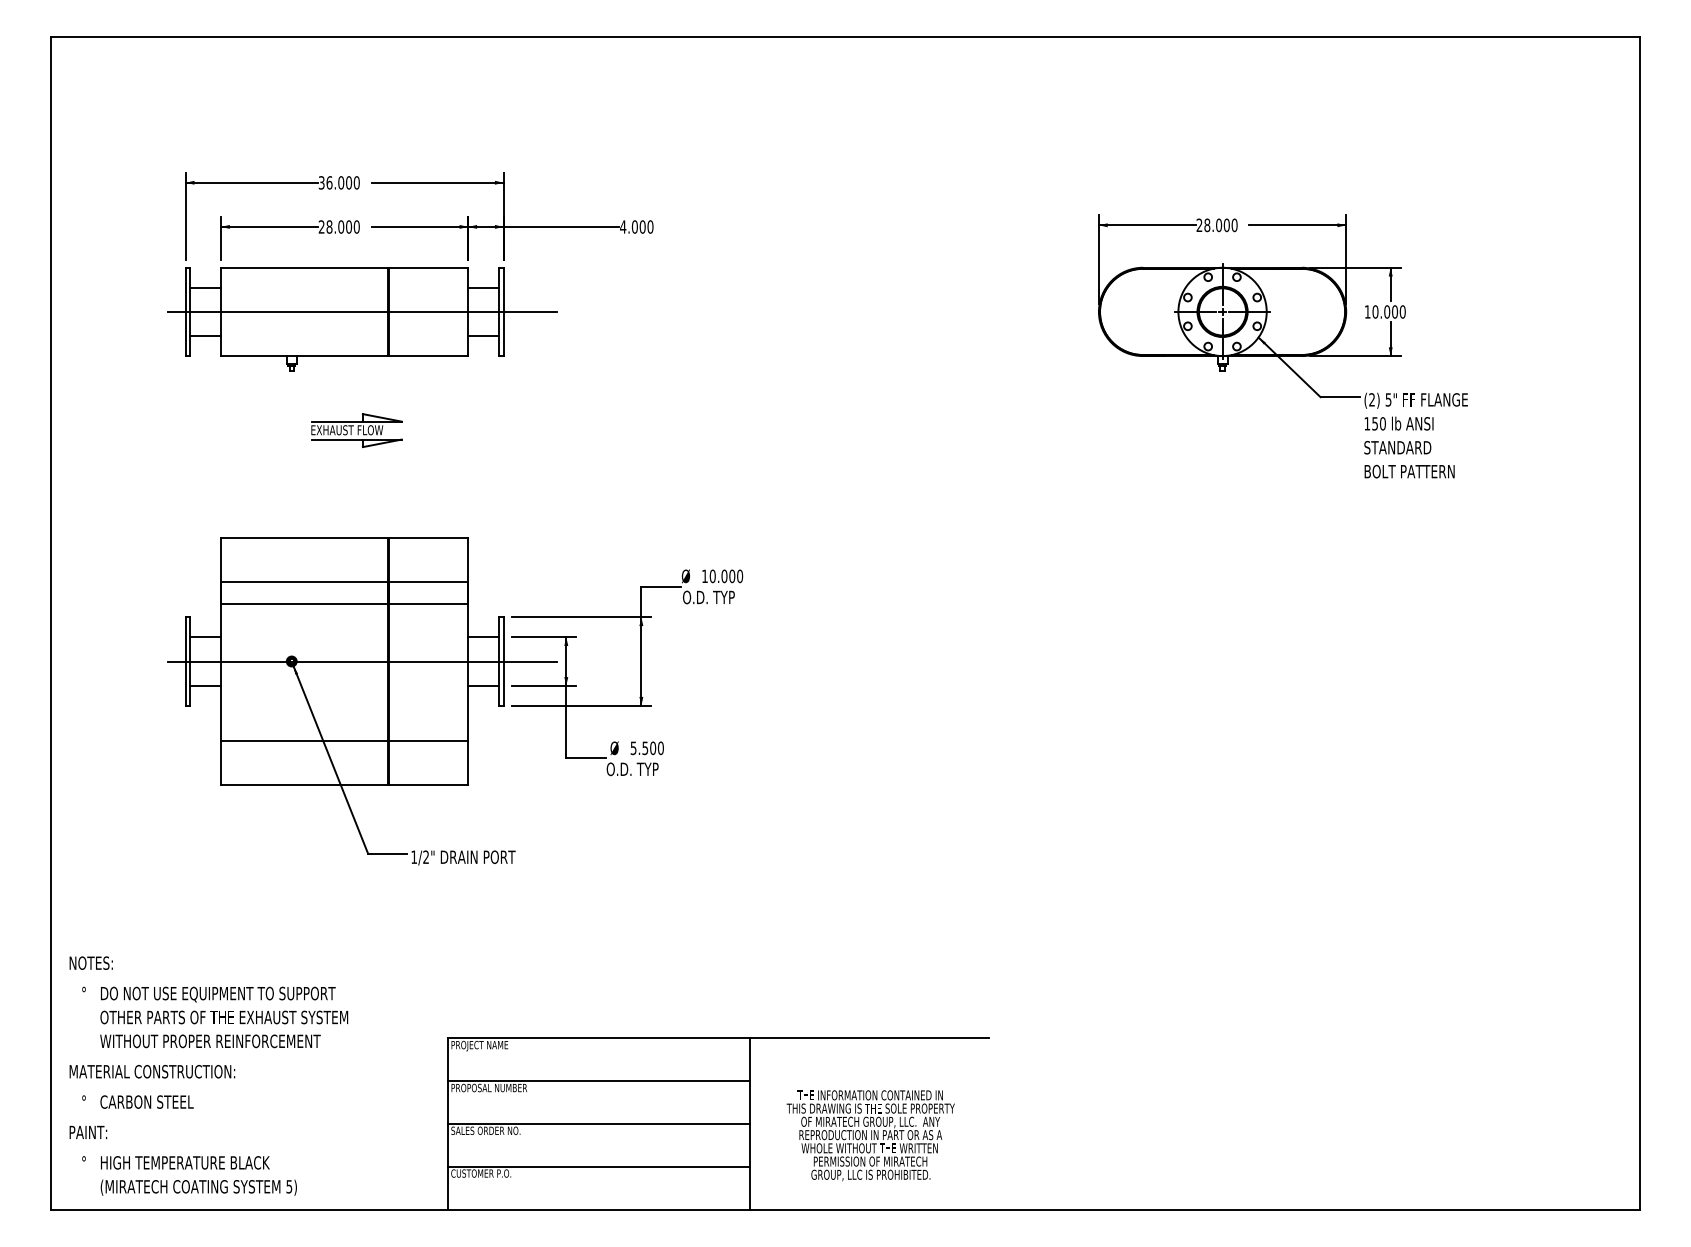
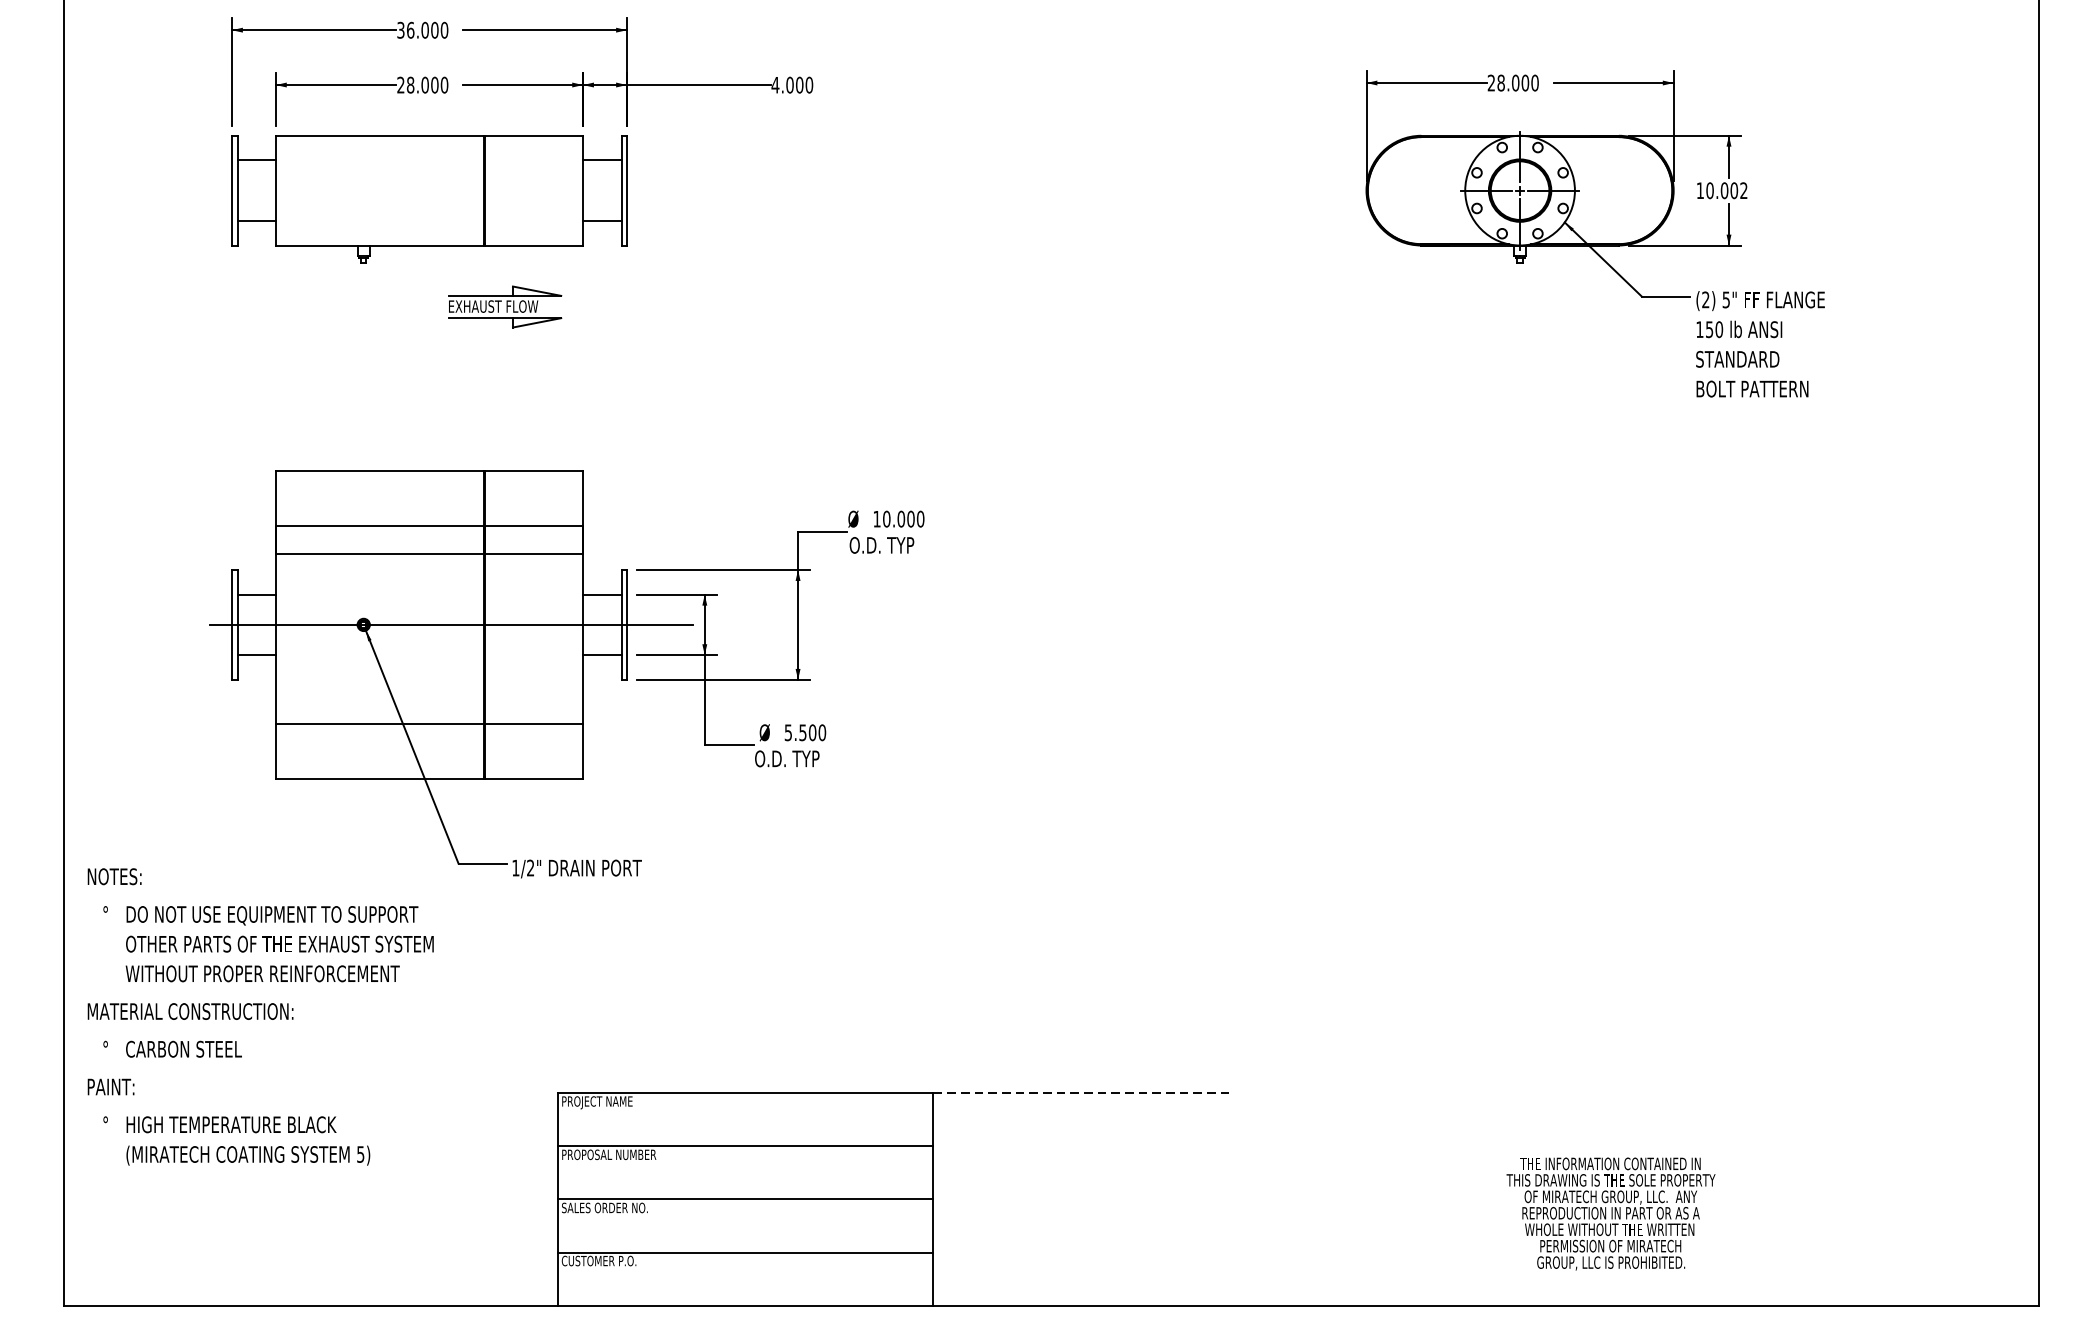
line: (362, 311) -> (451, 190), removed
text: (1402, 311) -> (1743, 190), 10.000 -> 10.002
part: (356, 430) -> (505, 306), moved
line: (868, 1037) -> (1080, 1092), solid -> dashed
text: (208, 1075) -> (260, 1016), moved
text: (870, 1135) -> (1610, 1213), moved

